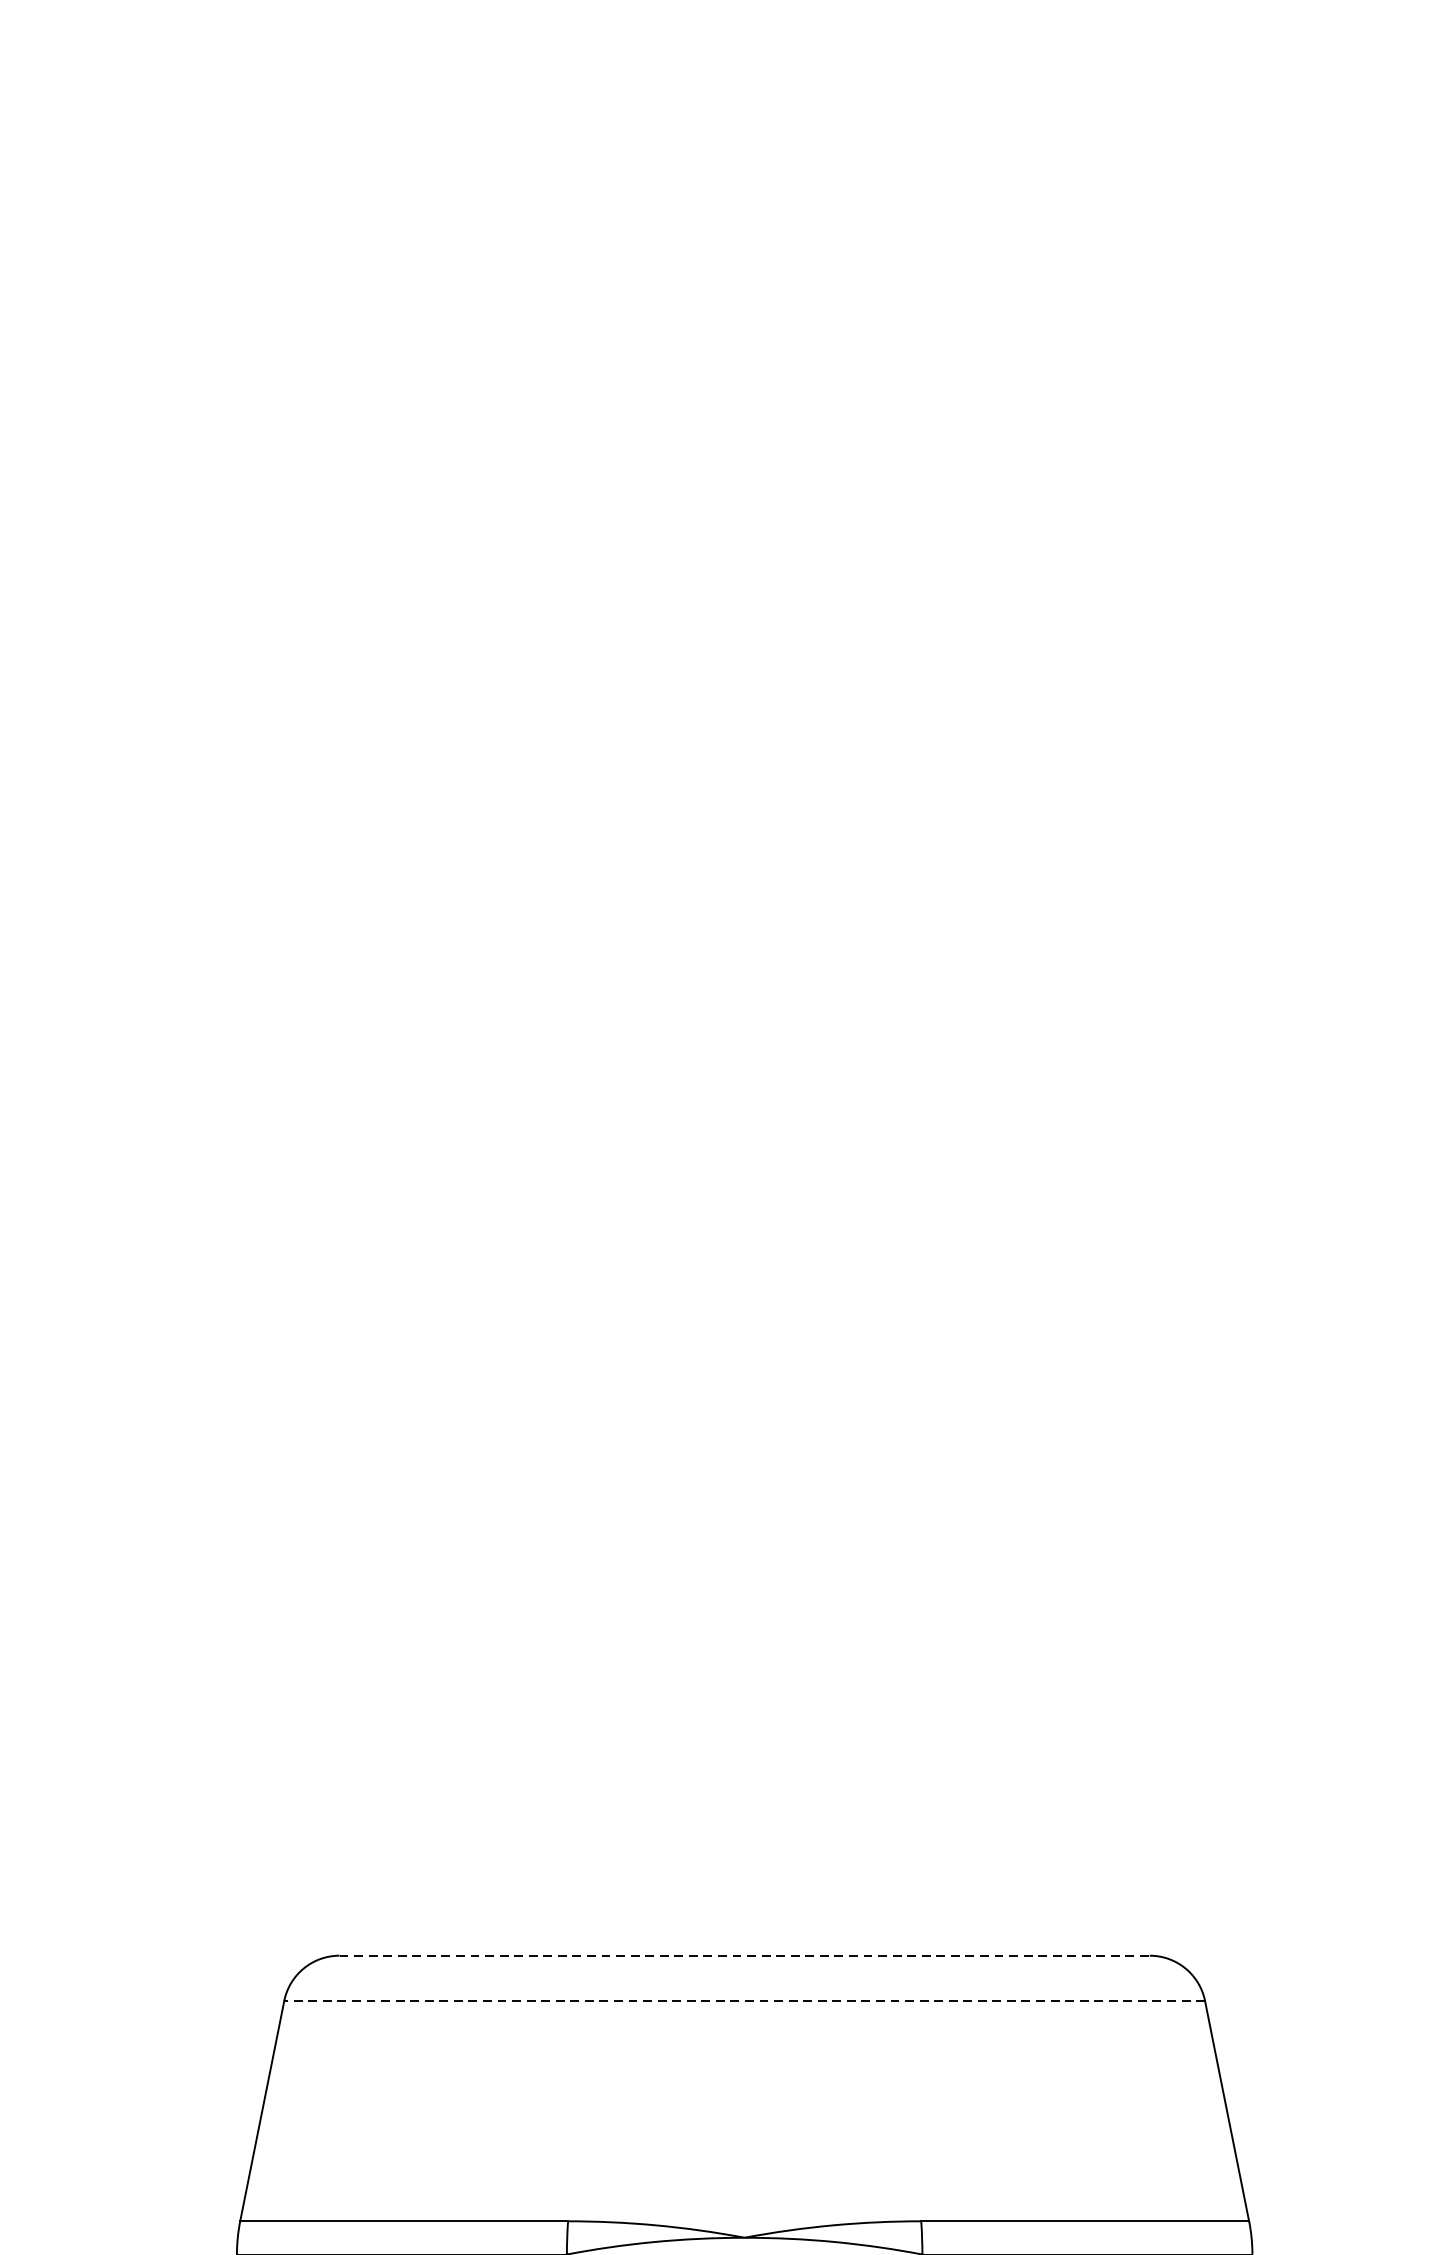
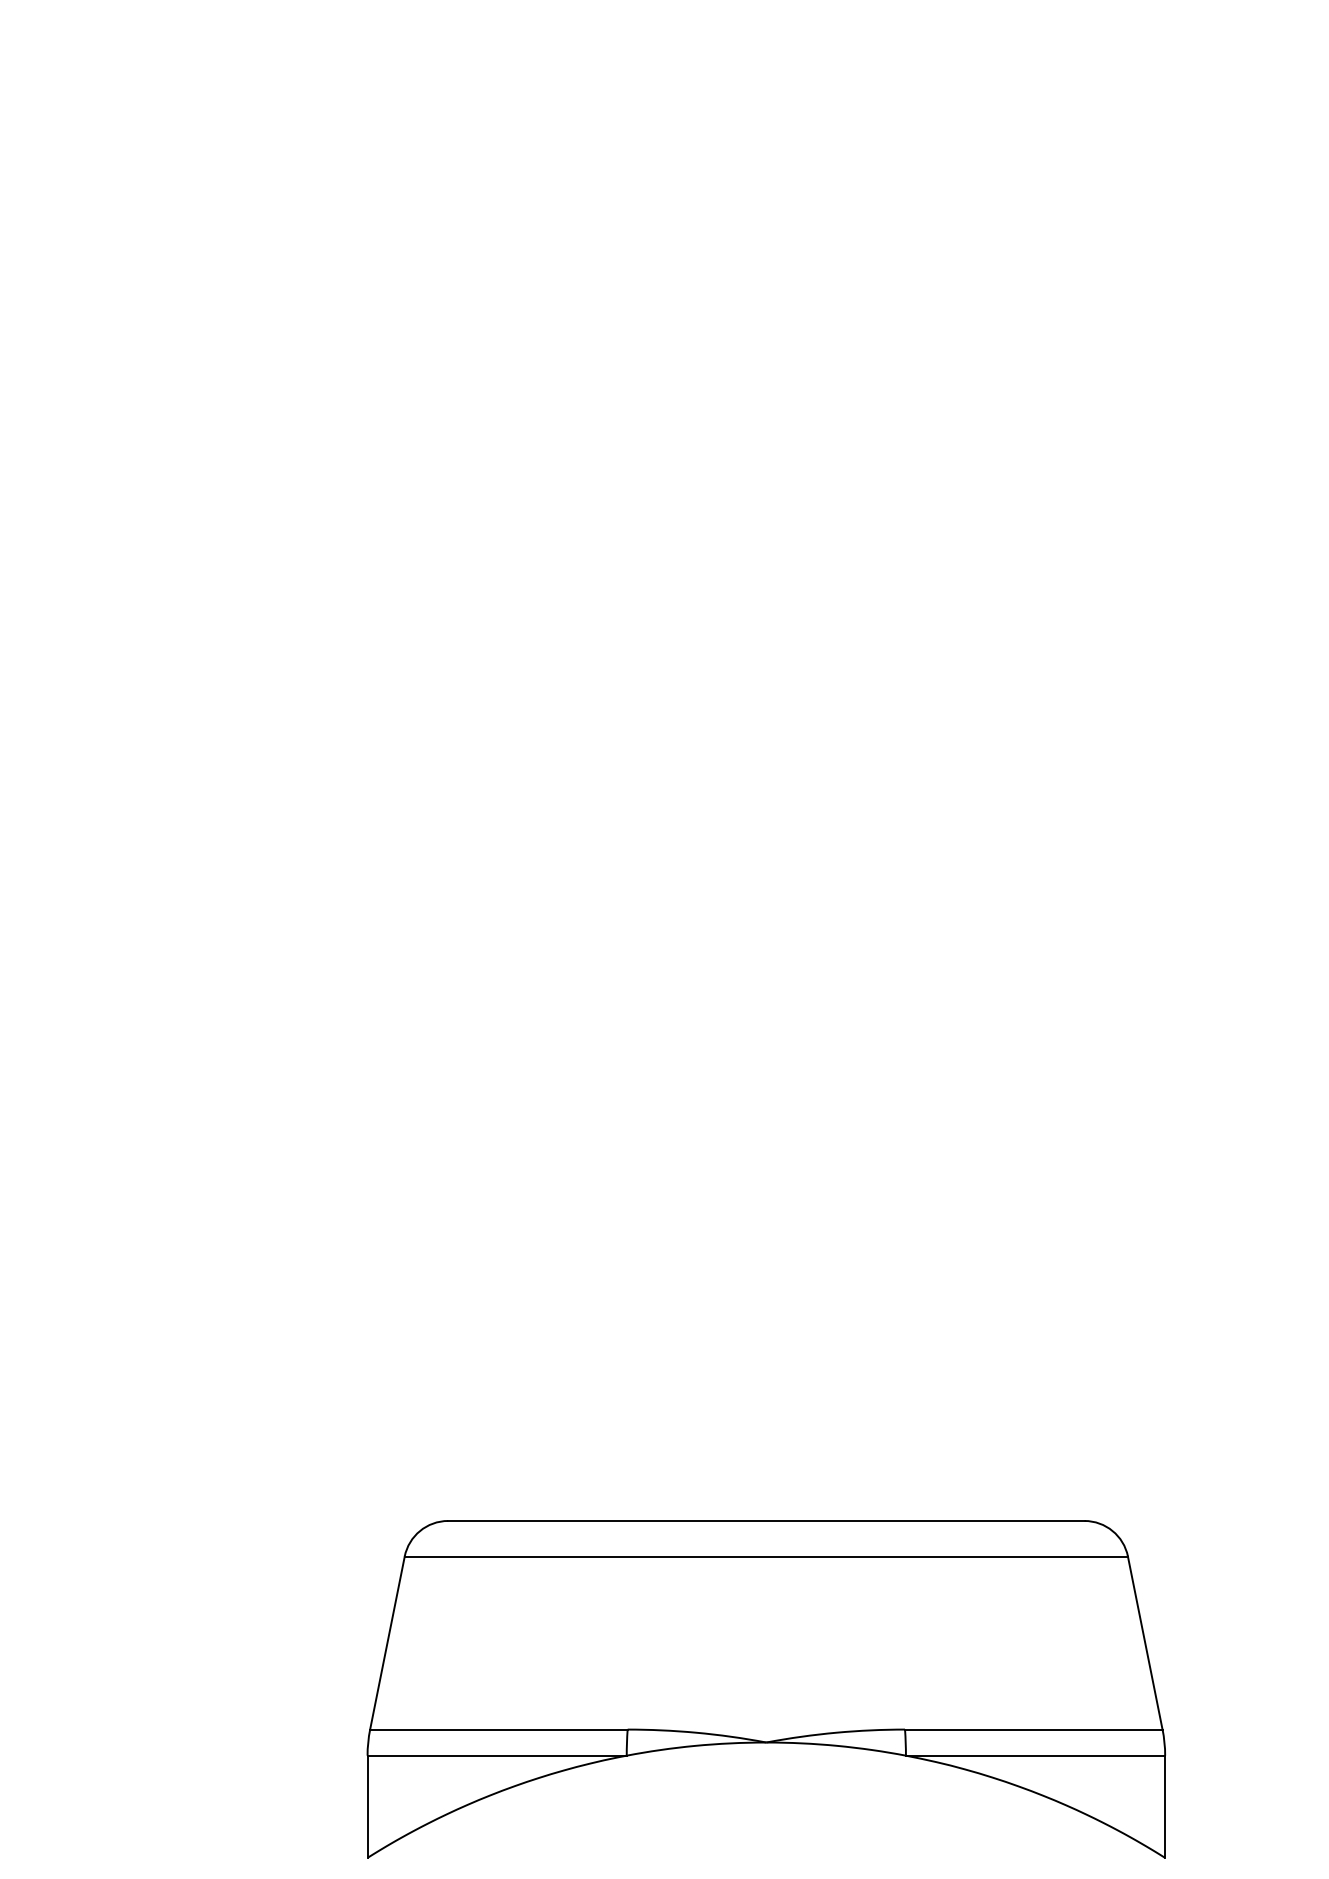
line: (744, 1955) -> (766, 1520), dashed -> solid
line: (744, 2000) -> (766, 1556), dashed -> solid

